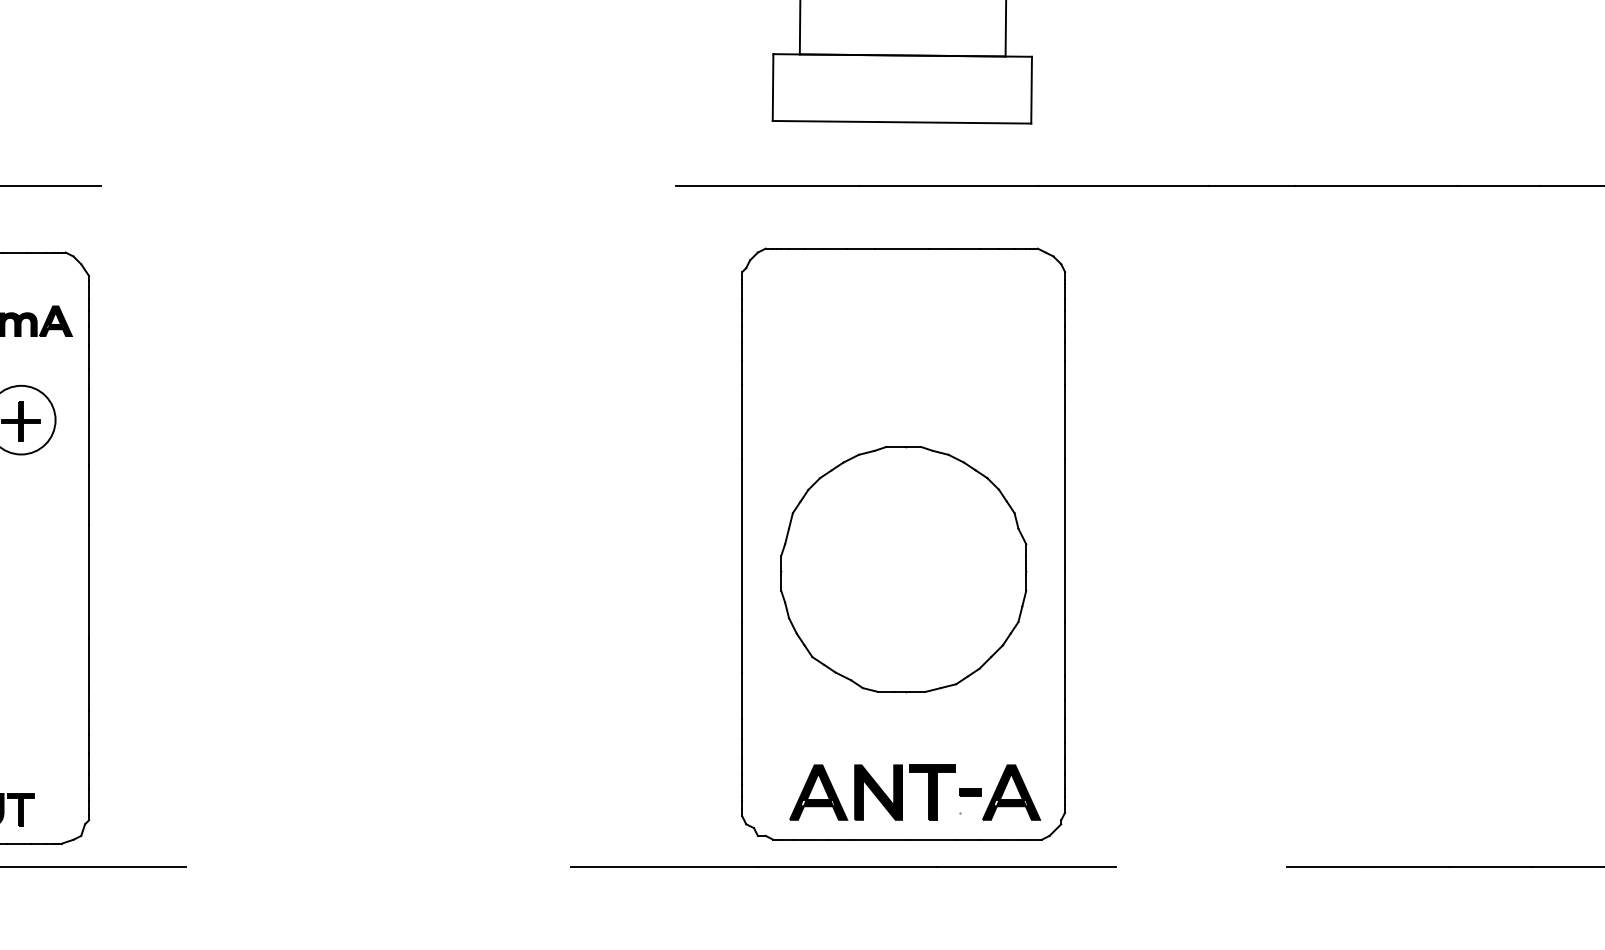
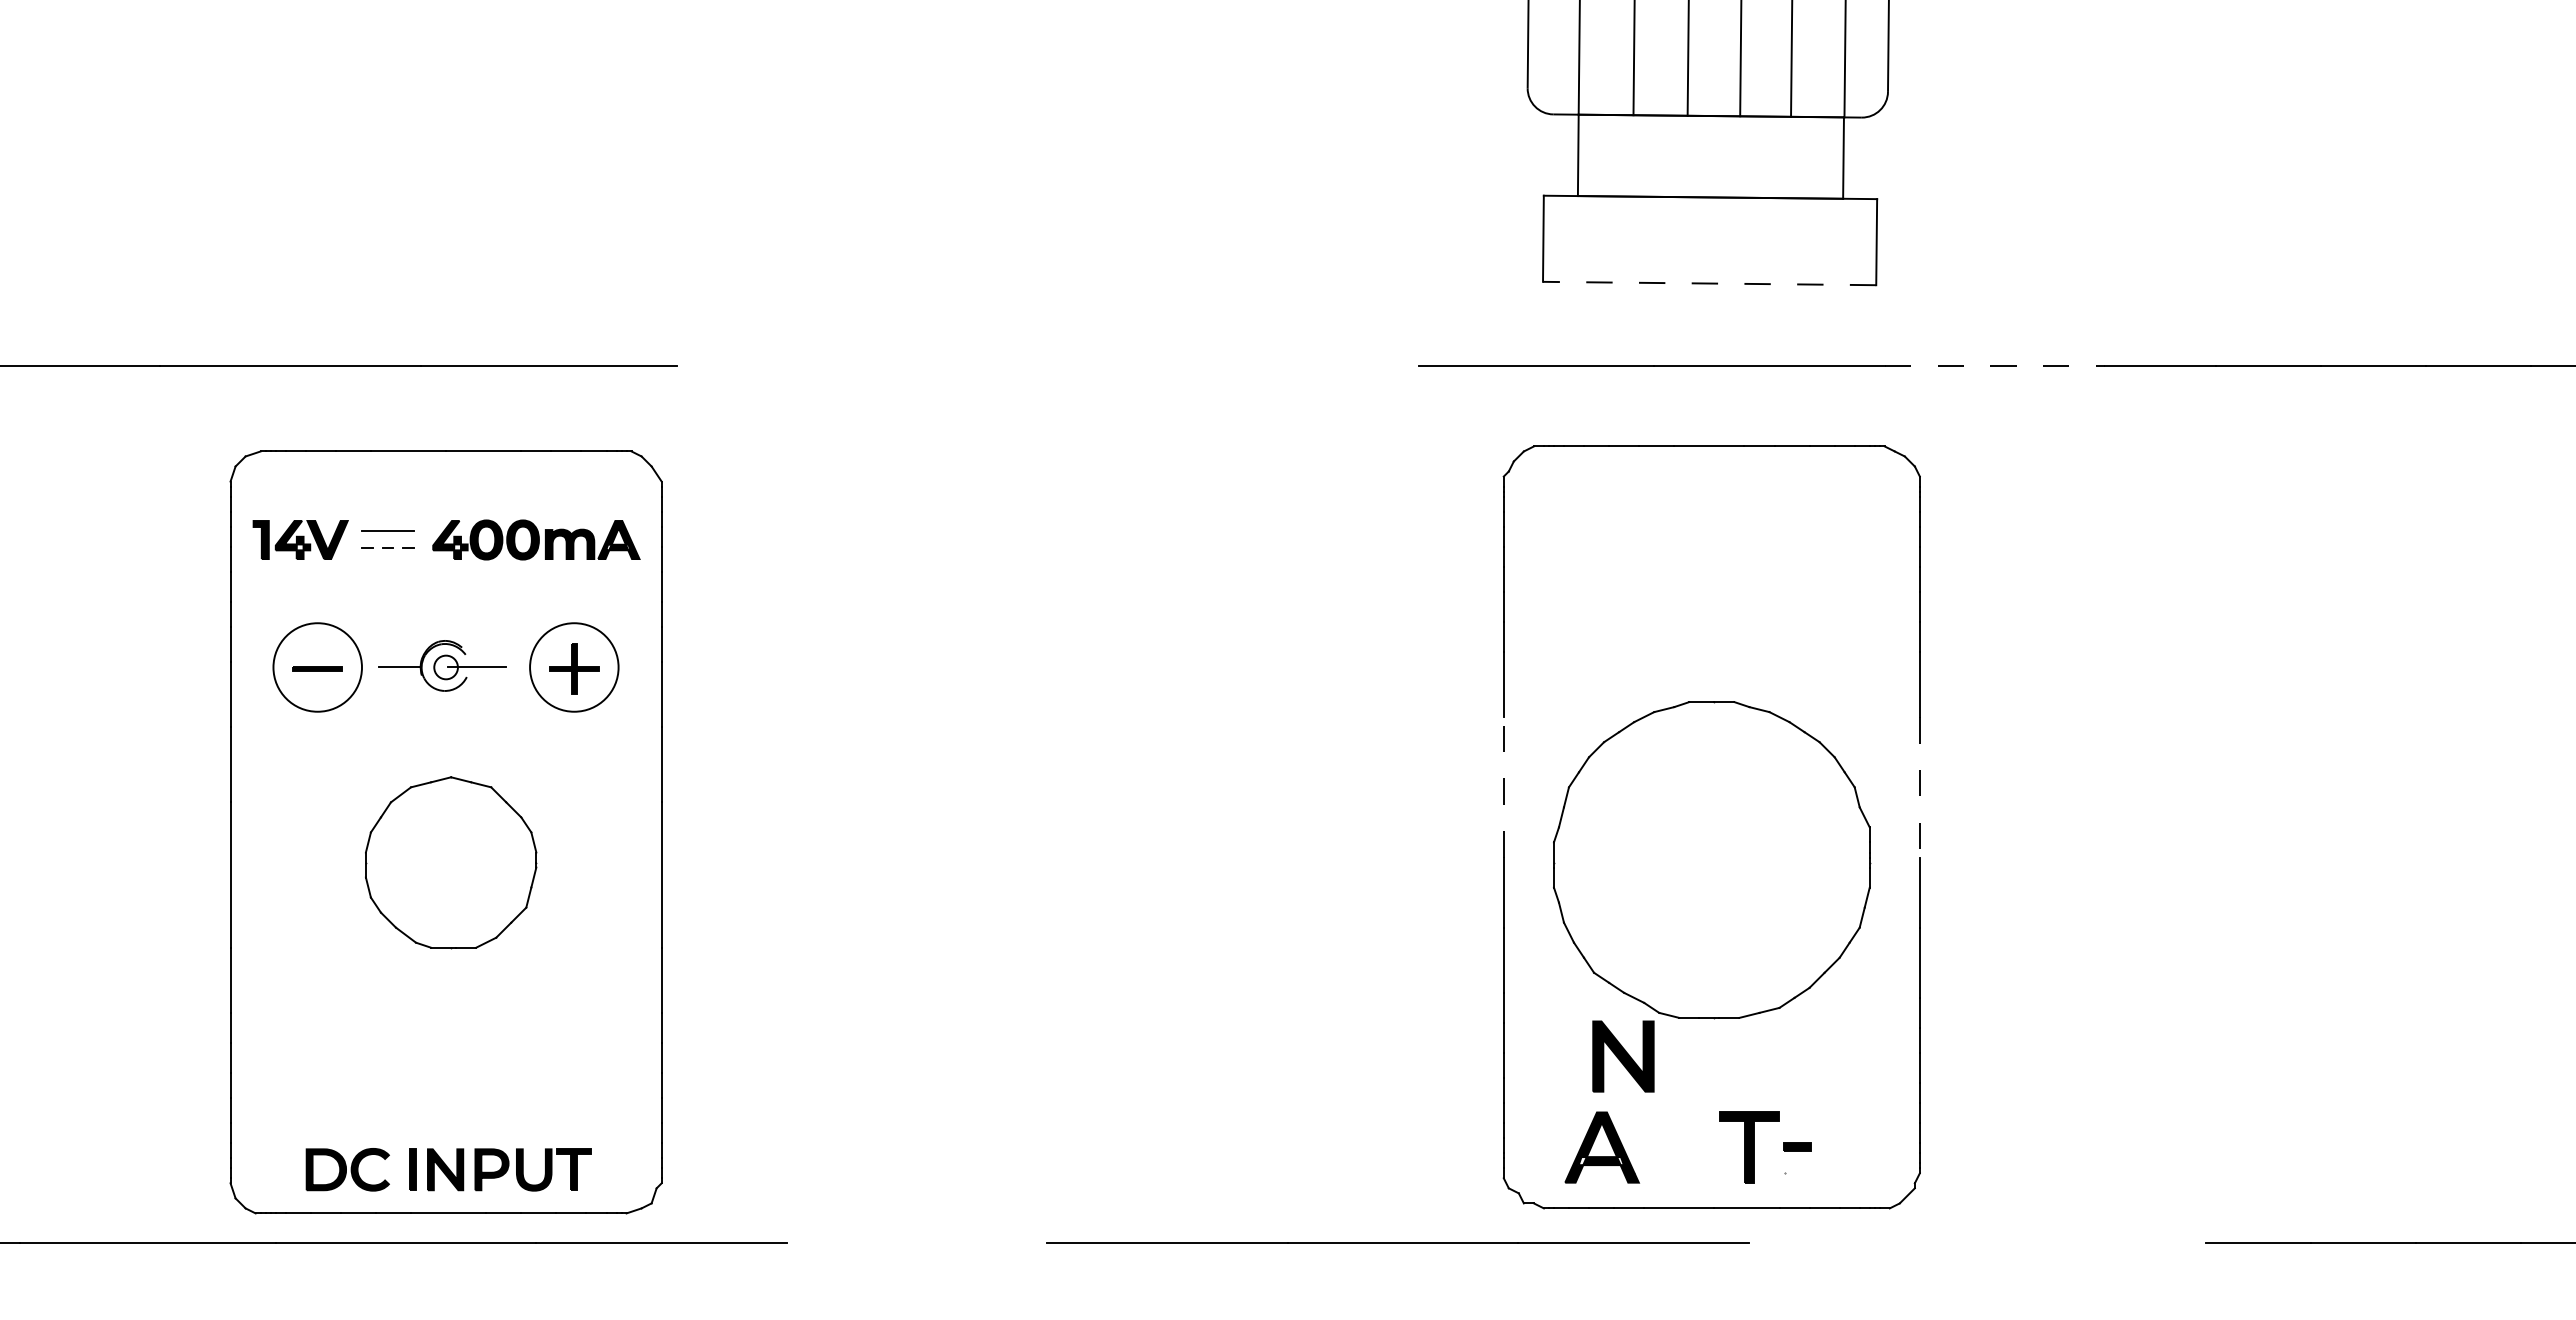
line: (901, 122) -> (1709, 283), solid -> dashed
line: (1123, 186) -> (1995, 366), solid -> dashed
line: (742, 512) -> (1503, 786), solid -> dashed
line: (1064, 513) -> (1919, 787), solid -> dashed
part: (878, 792) -> (1623, 1056), moved
part: (1011, 792) -> (1850, 1147), removed
line: (842, 866) -> (1397, 1242), moved

